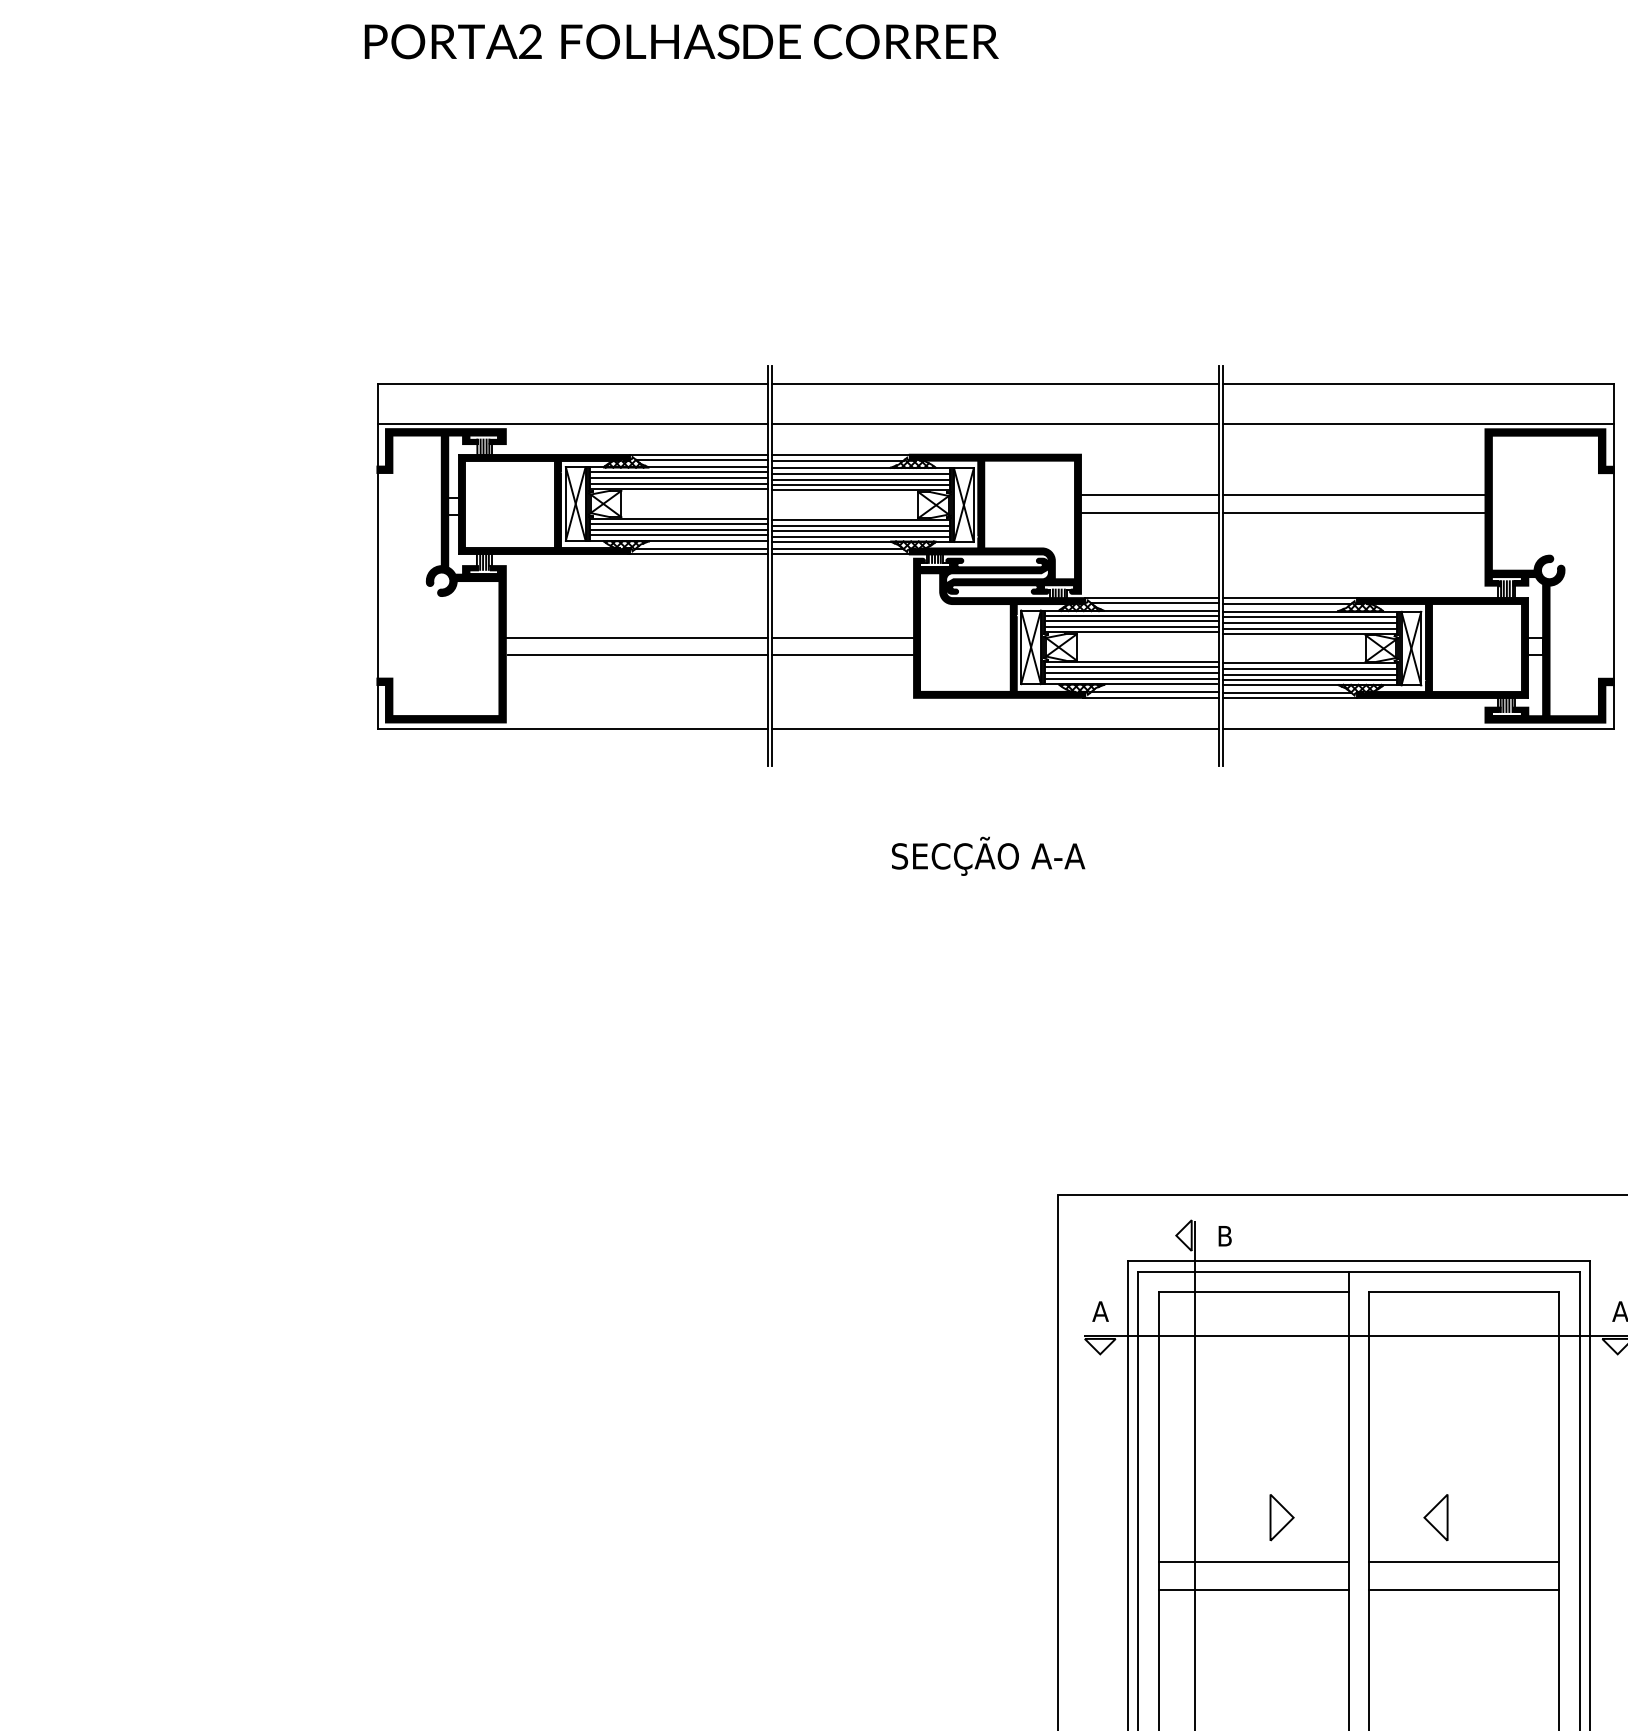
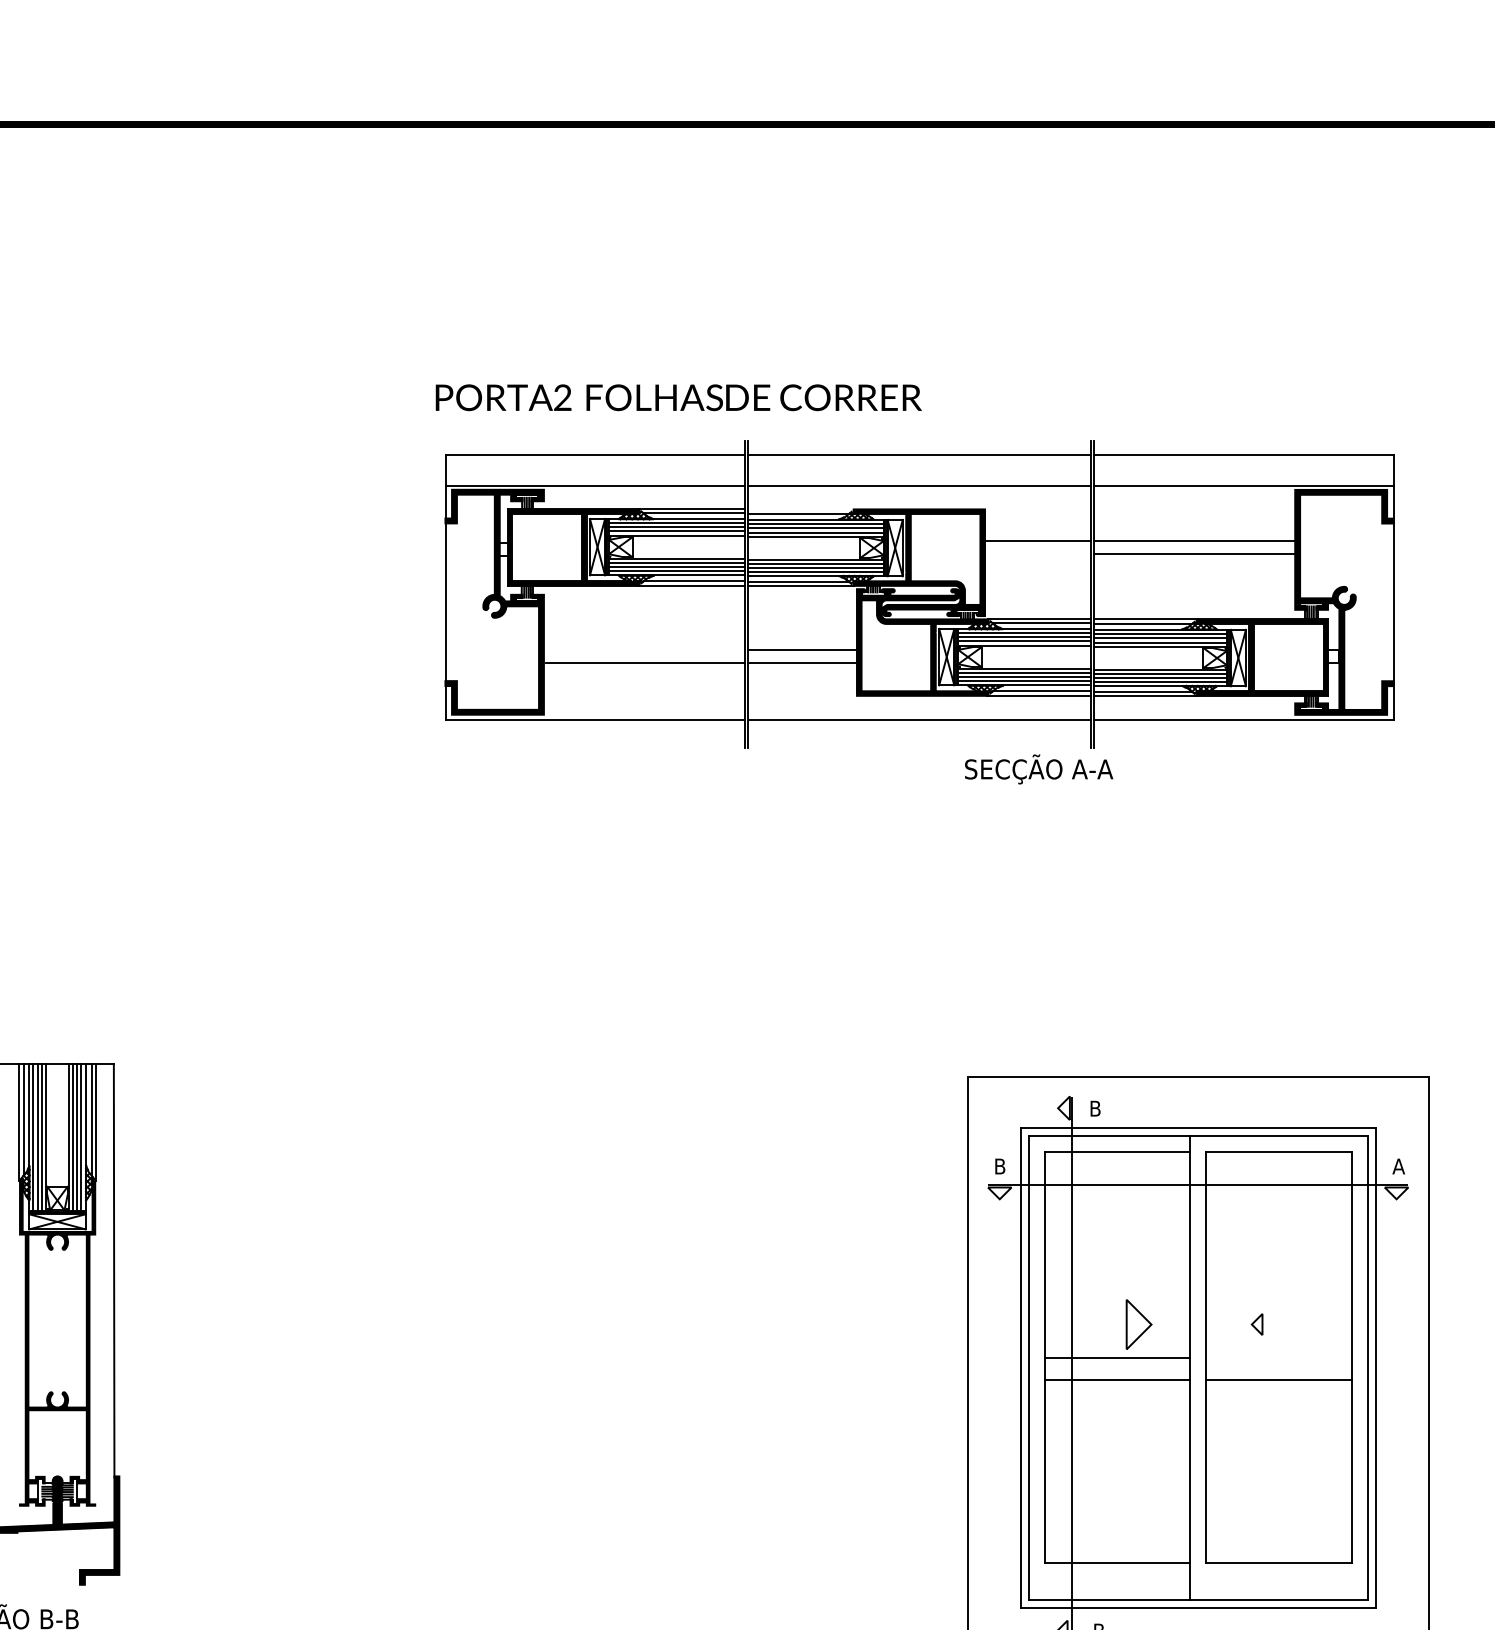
text: (681, 41) -> (678, 397), moved
line: (841, 454) -> (801, 509), removed
line: (1149, 512) -> (1037, 553), removed
line: (635, 637) -> (643, 649), removed
text: (989, 856) -> (1039, 769), moved
text: (1099, 1311) -> (999, 1166), A -> B
part: (1282, 1517) -> (1139, 1324), size x1.4
part: (1435, 1517) -> (1256, 1324), size x0.6
line: (1463, 1561) -> (1278, 1358), removed

